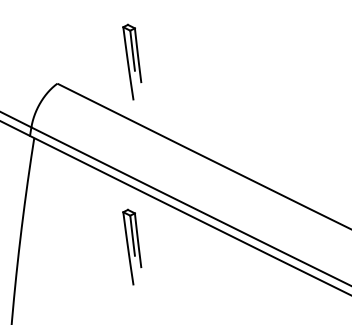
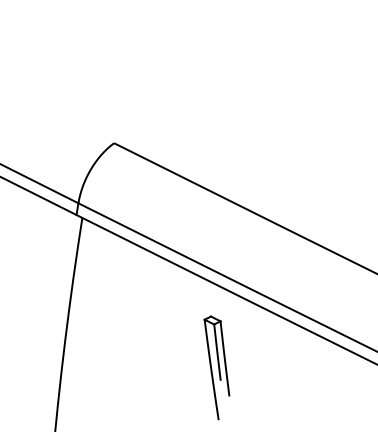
part: (132, 61) -> (217, 112), removed

